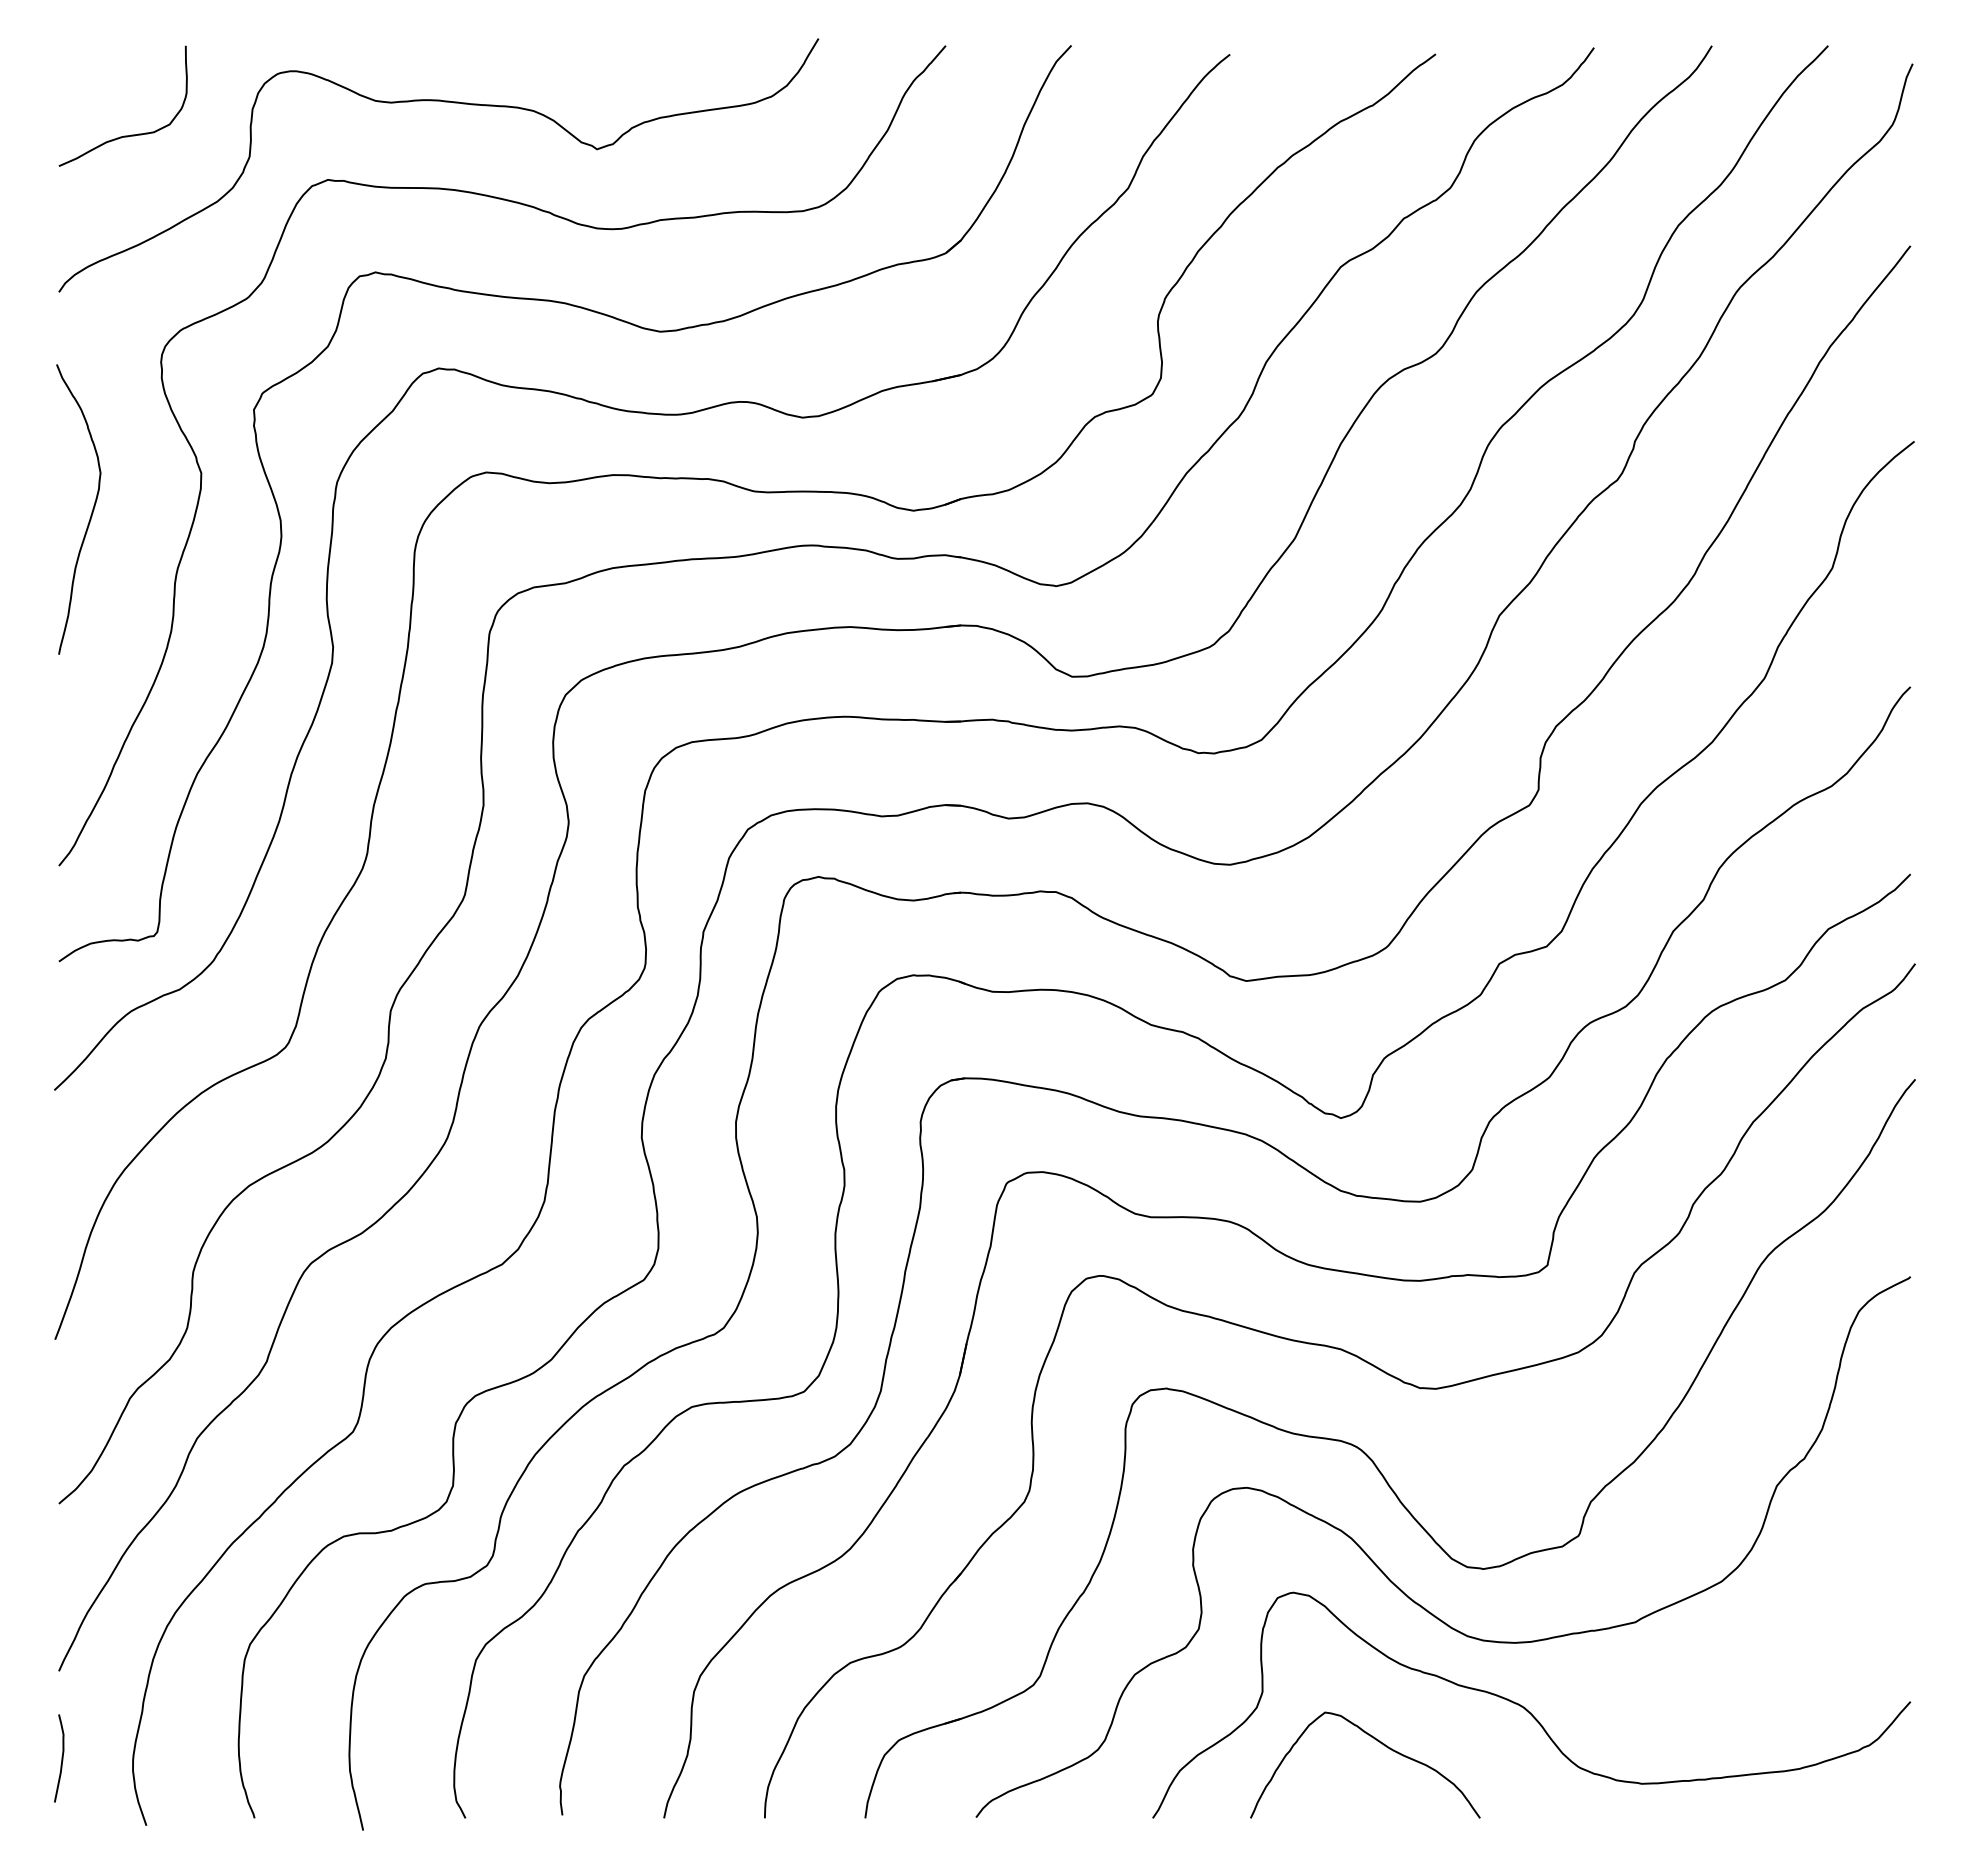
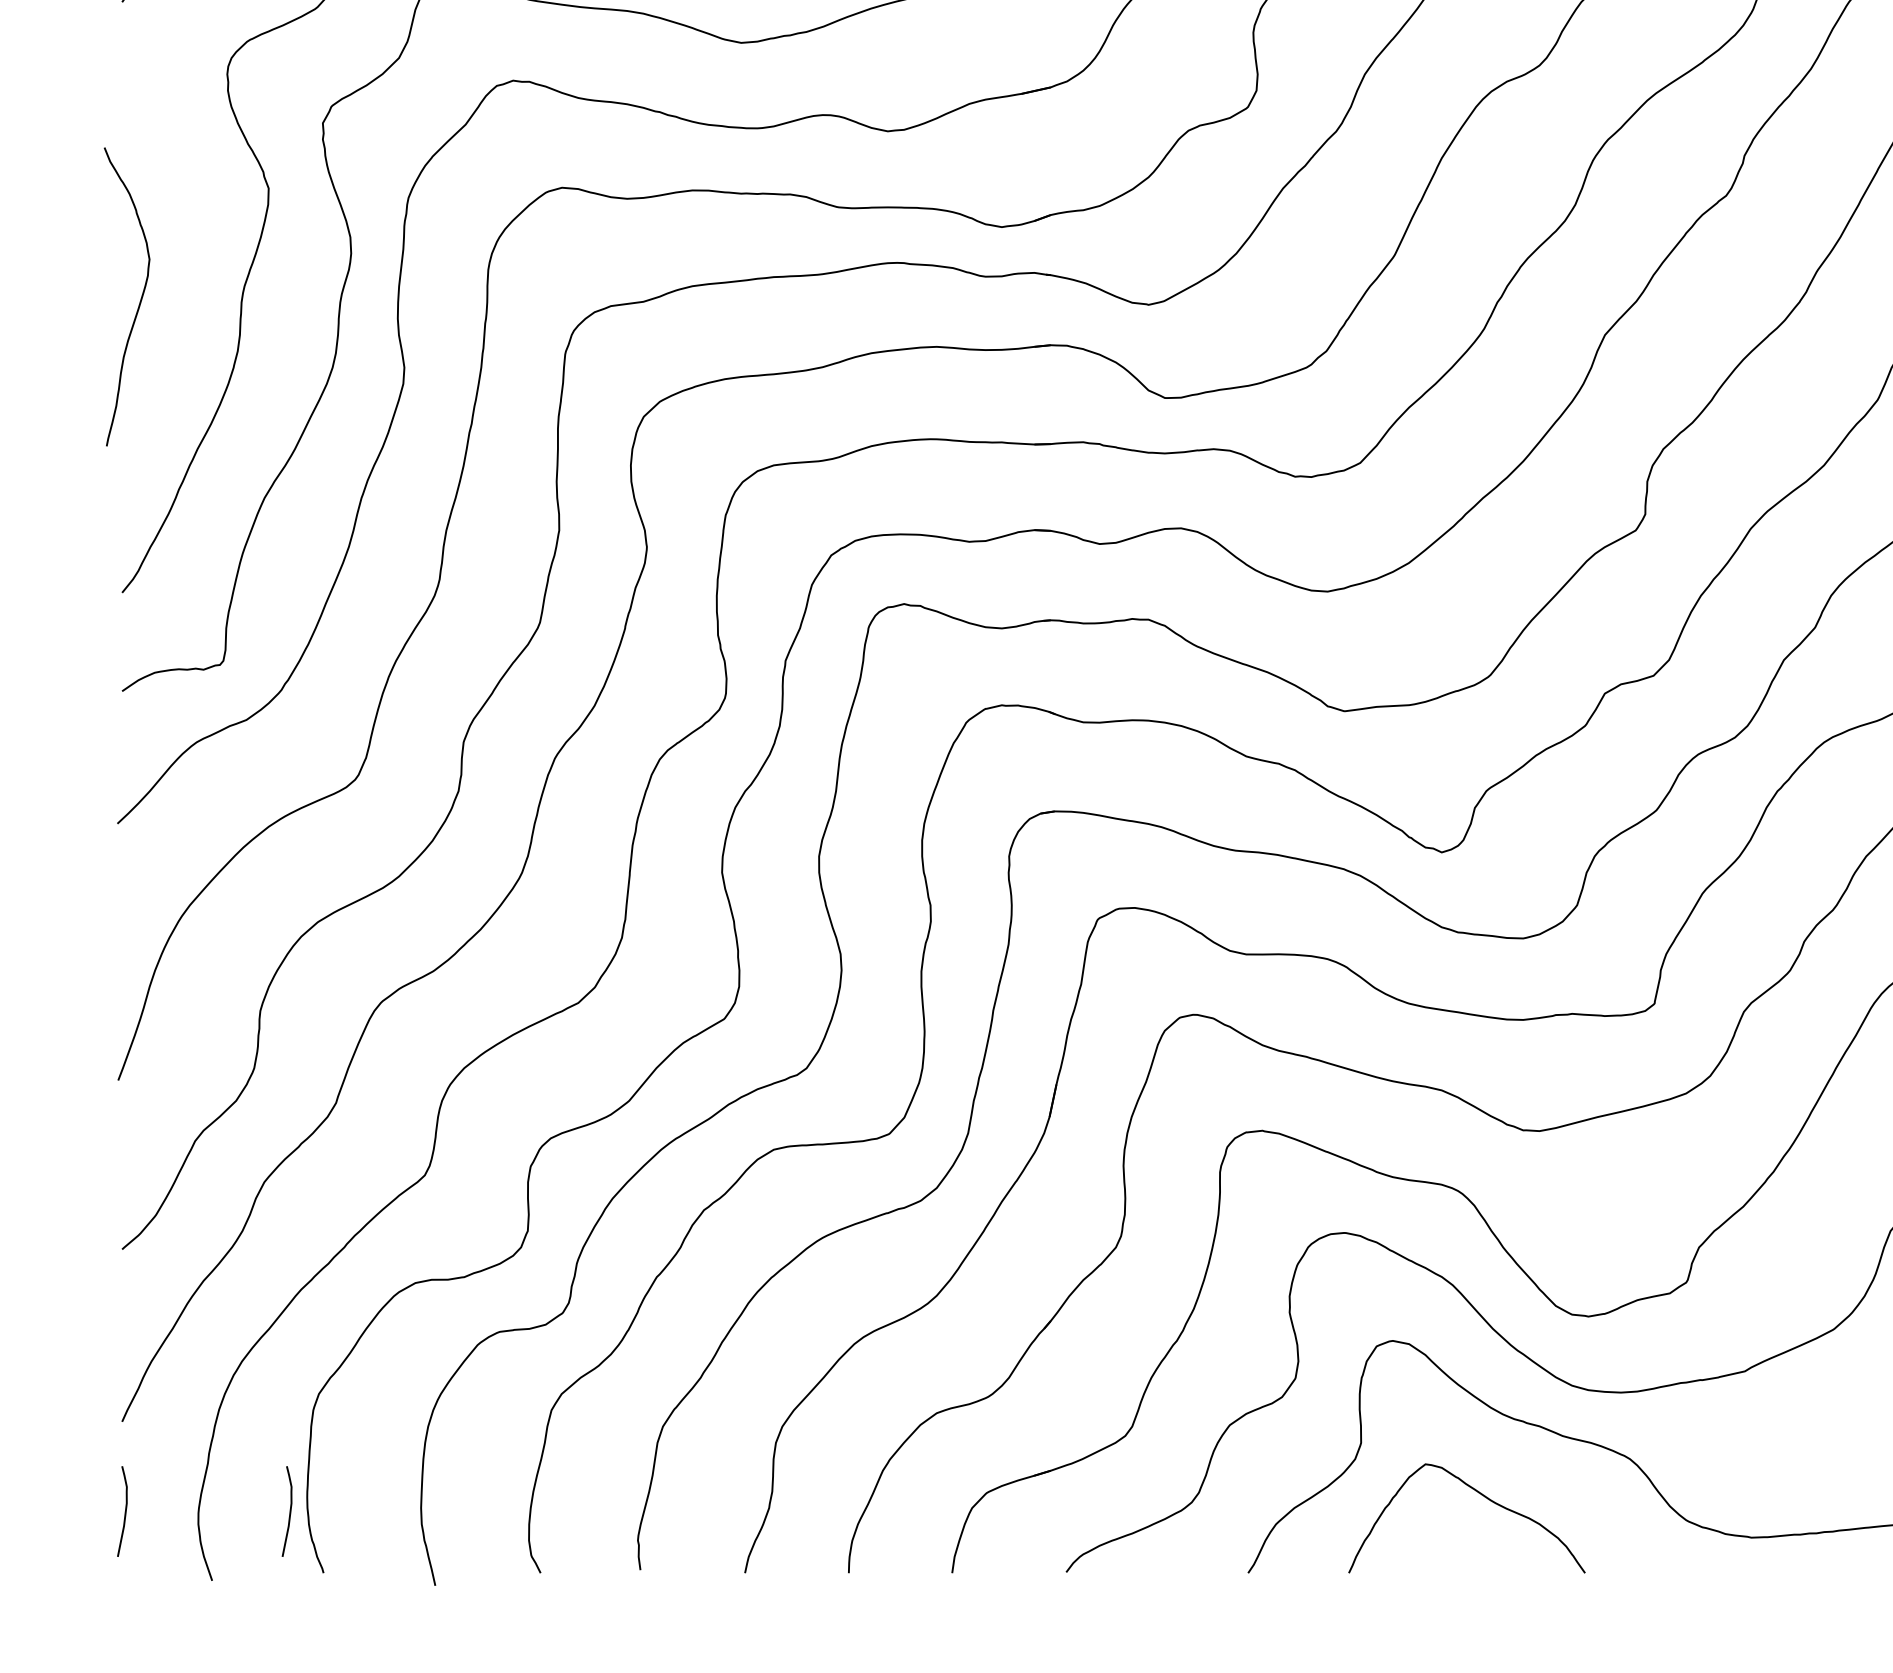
curve: (91, 511) -> (140, 298), moved
curve: (221, 1758) -> (289, 1511), added

